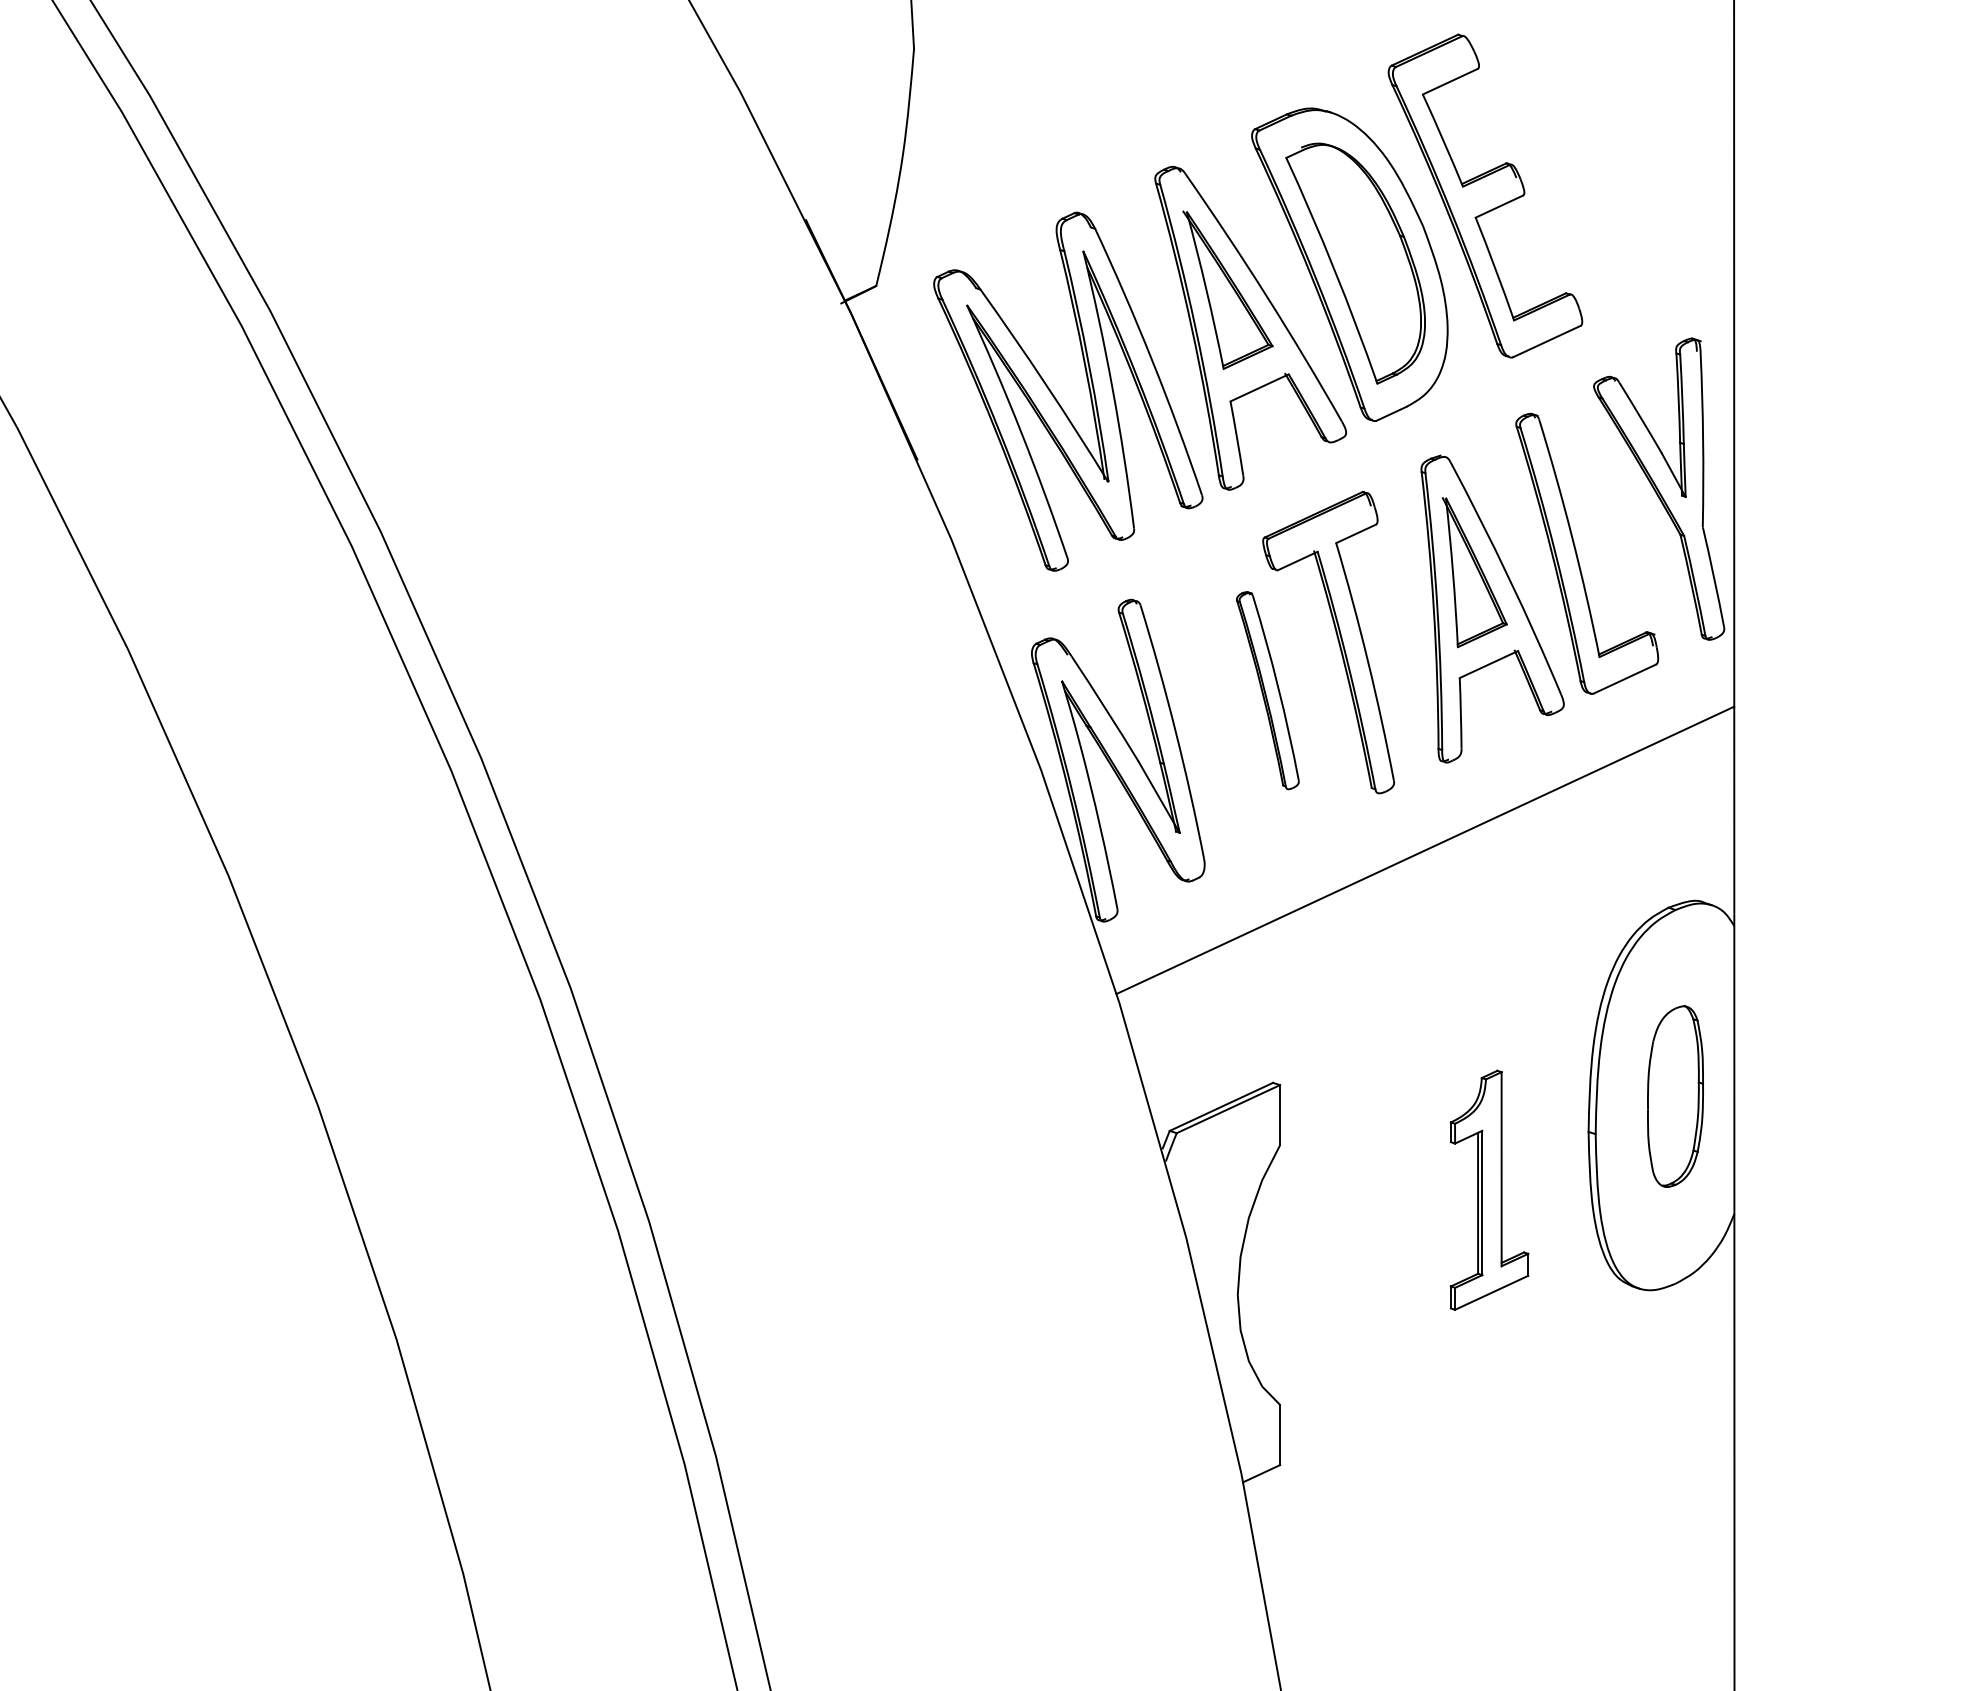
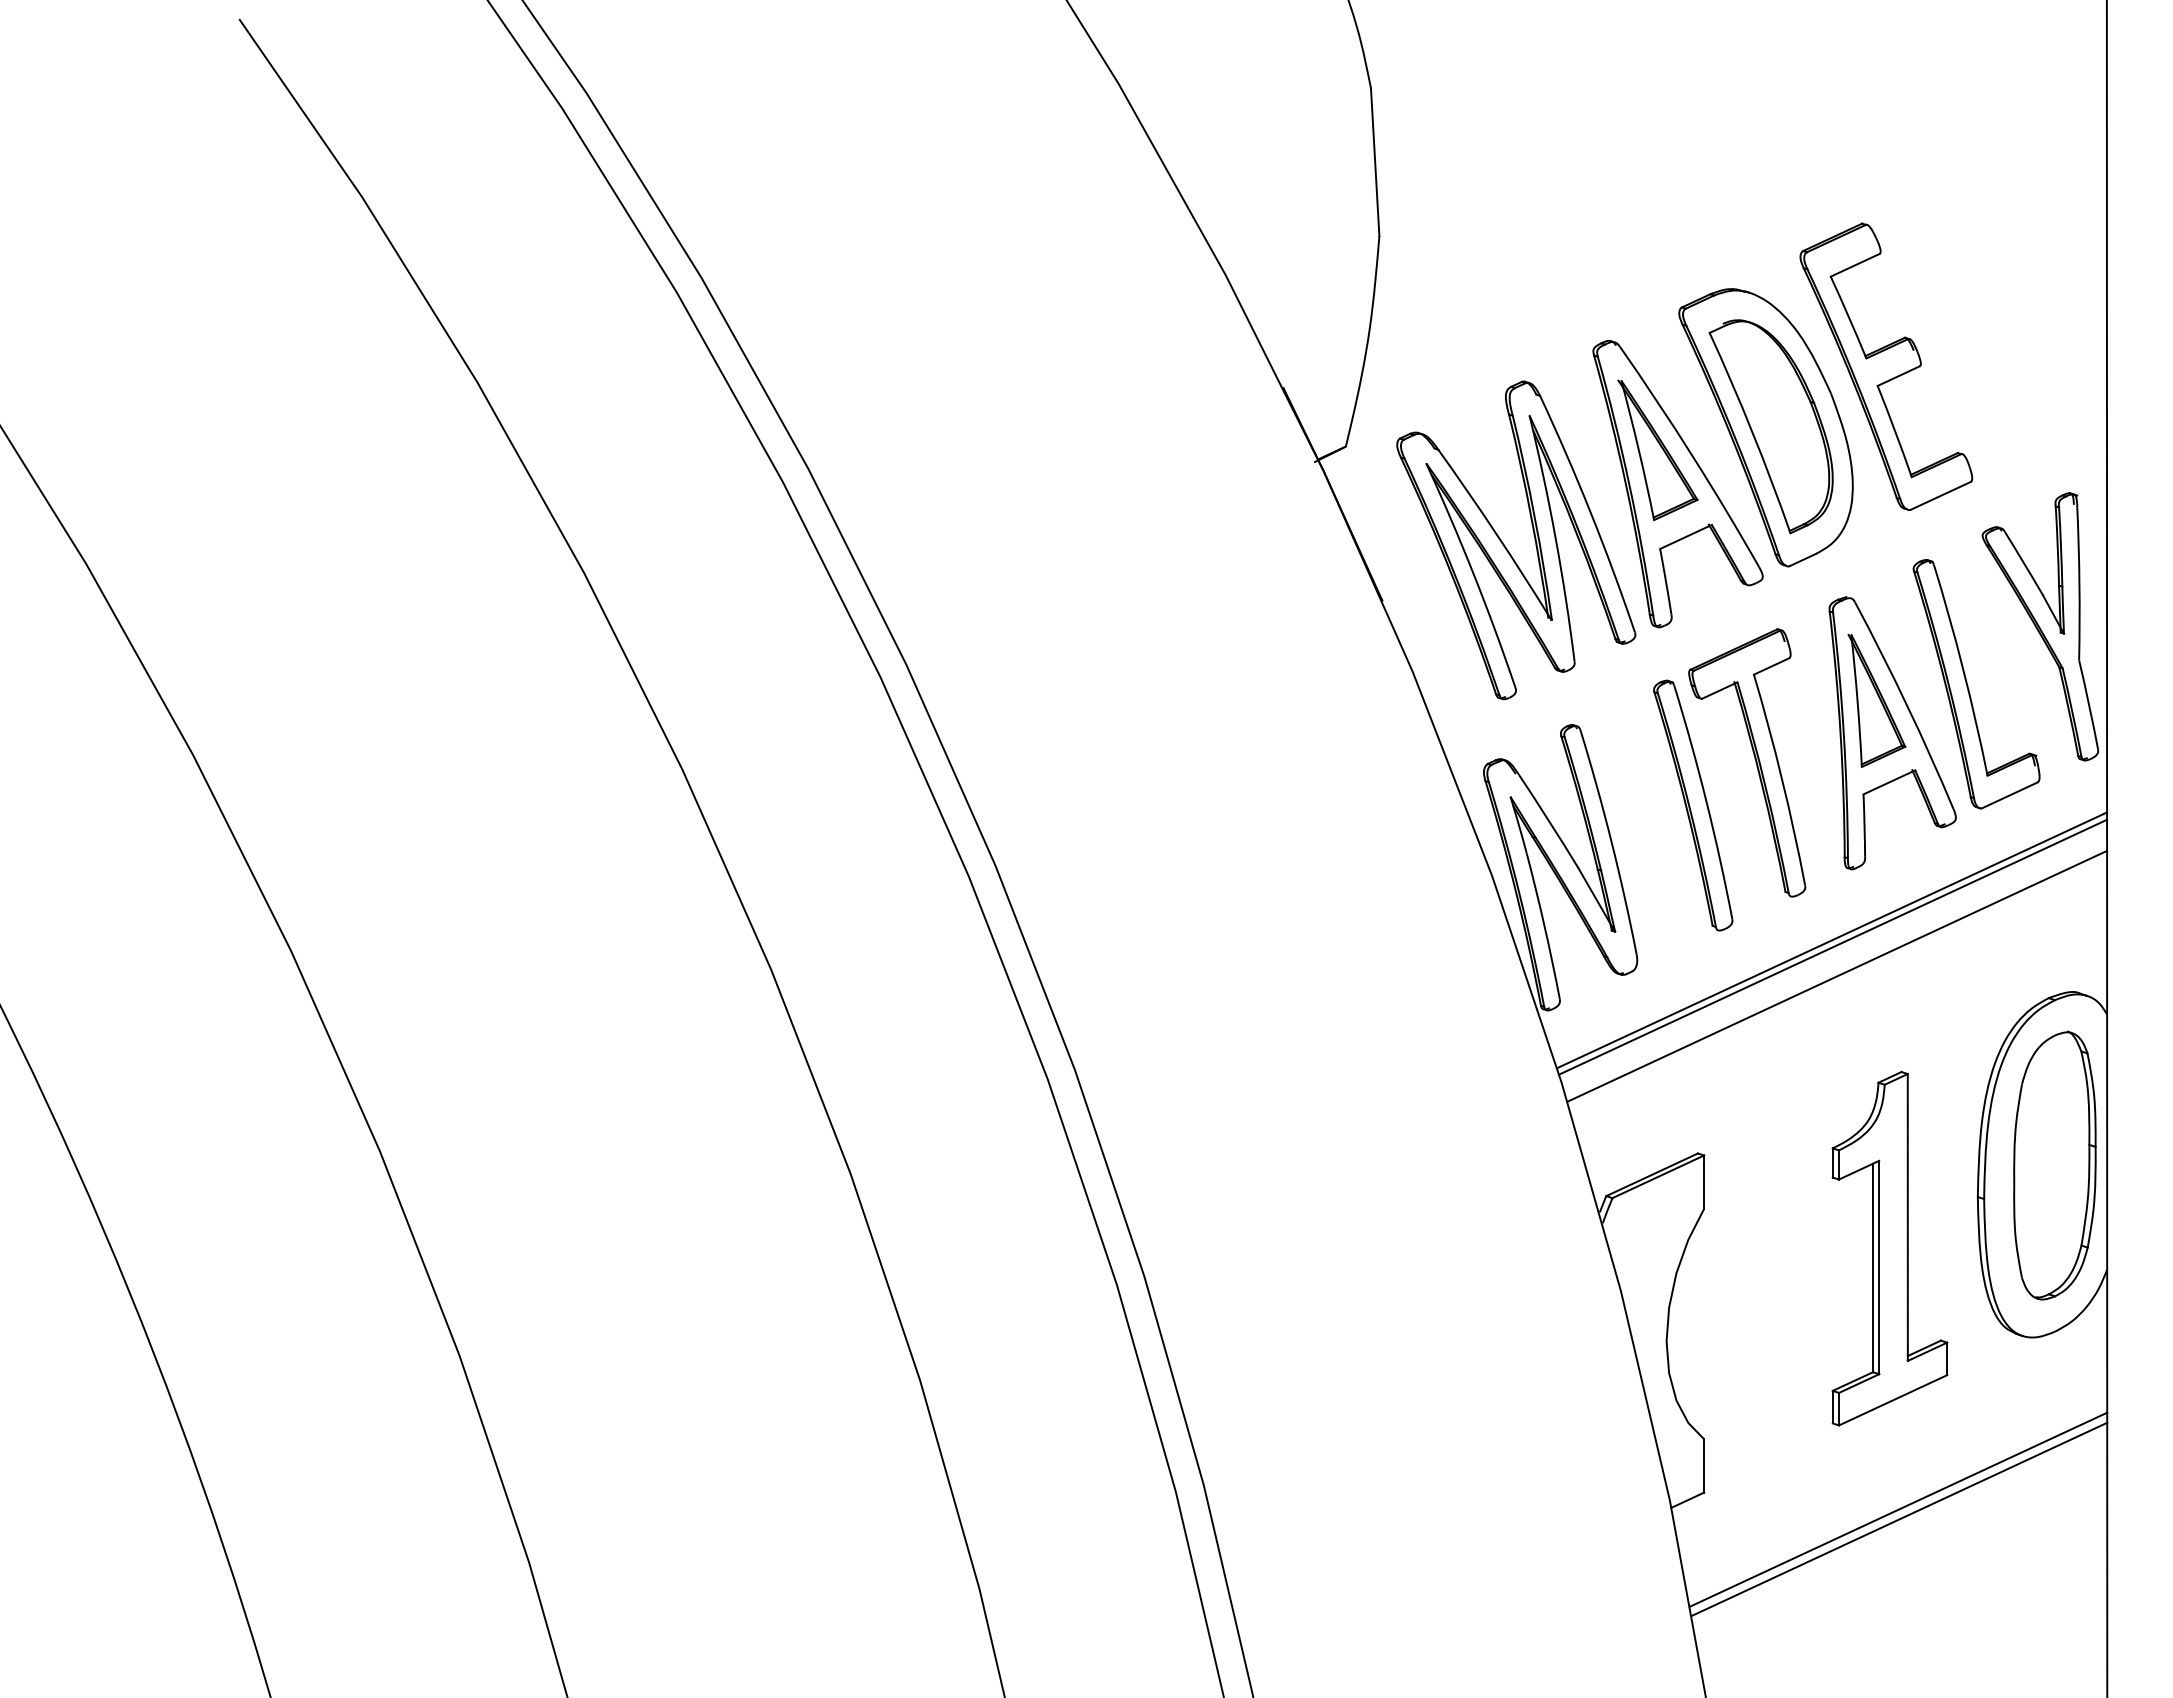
part: (1268, 690) -> (1693, 805), size x1.43
line: (1424, 842) -> (1832, 940), added
line: (1430, 882) -> (1837, 975), added
part: (1675, 1096) -> (2054, 1165), size x1.67
part: (1489, 1189) -> (1889, 1248), size x1.67
line: (1499, 1484) -> (1898, 1509), added
line: (1500, 1494) -> (1899, 1518), added

